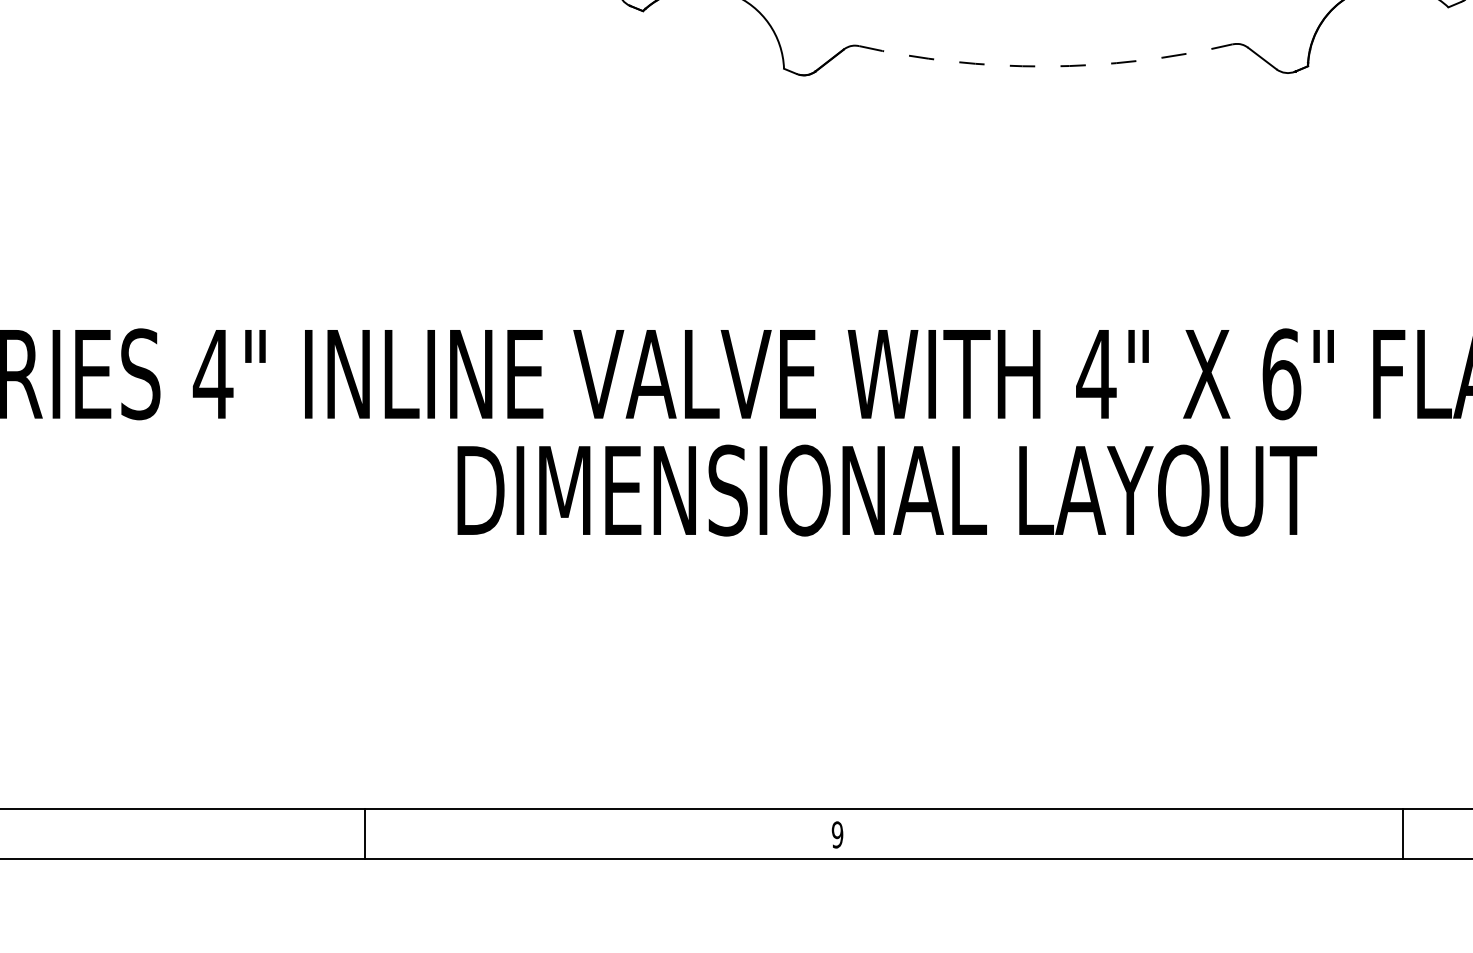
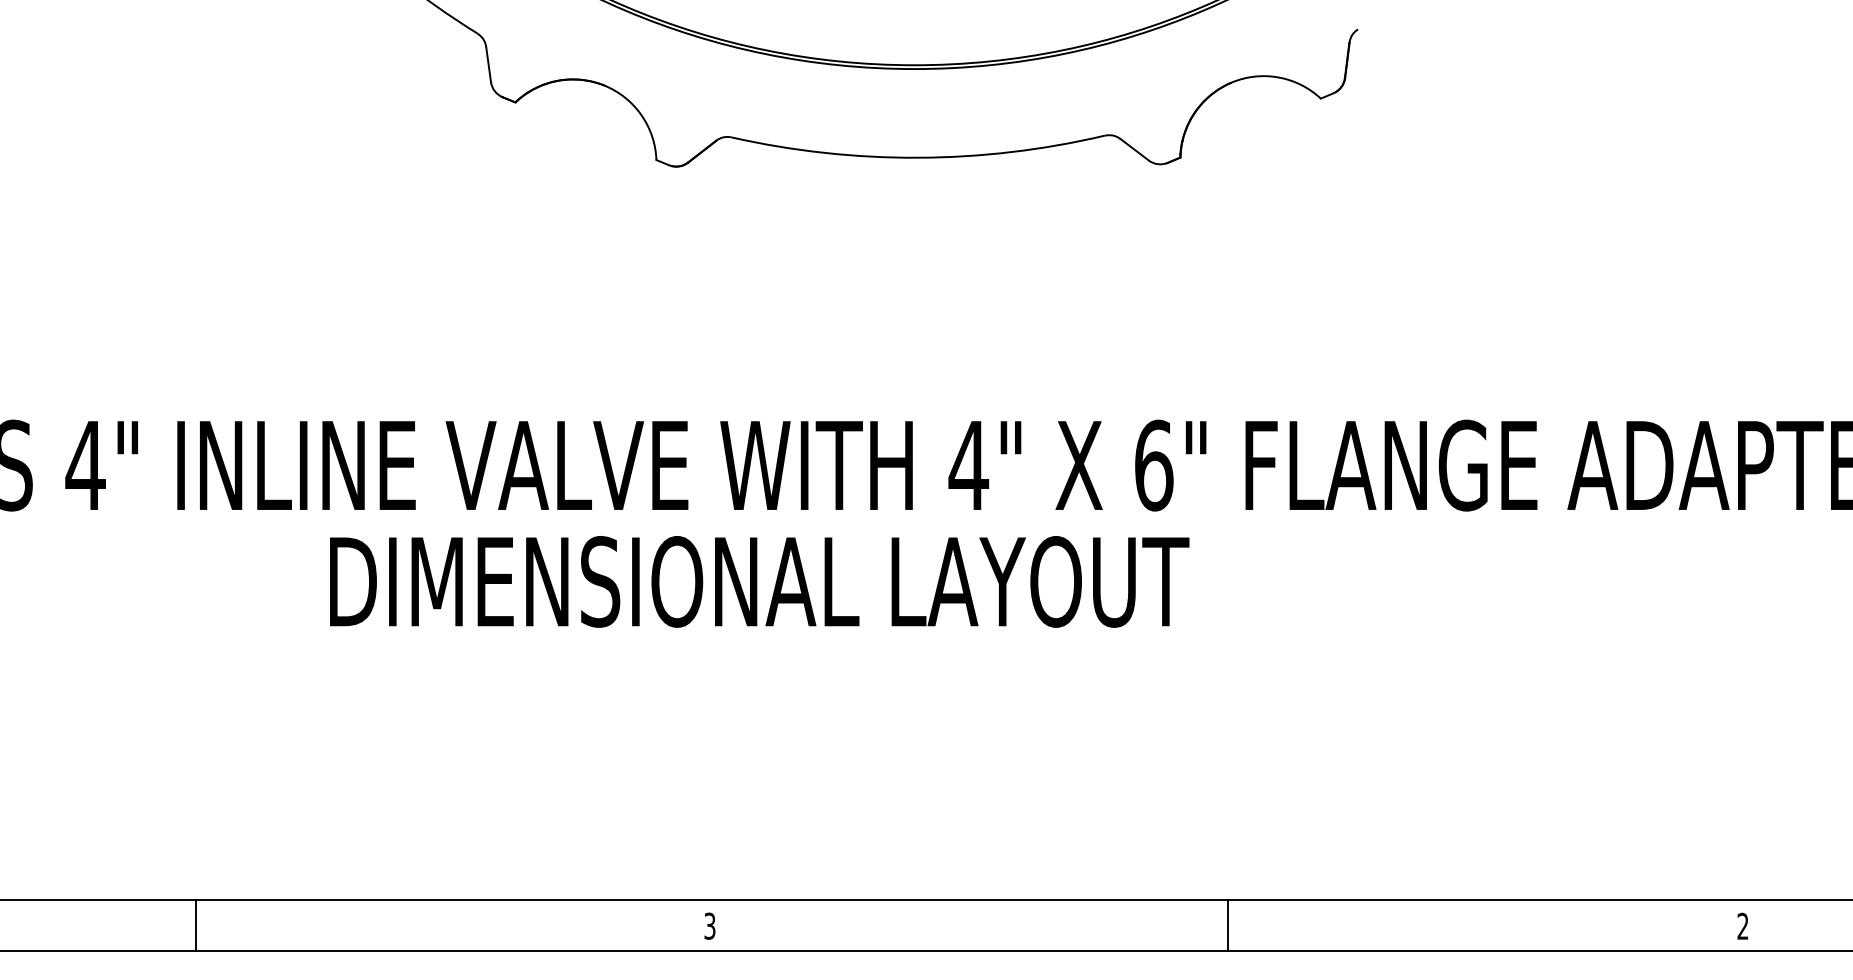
arc: (1046, 66) -> (918, 157), dashed -> solid
line: (365, 833) -> (195, 924), moved
line: (1403, 833) -> (1228, 924), moved
text: (837, 834) -> (709, 925), 9 -> 3

